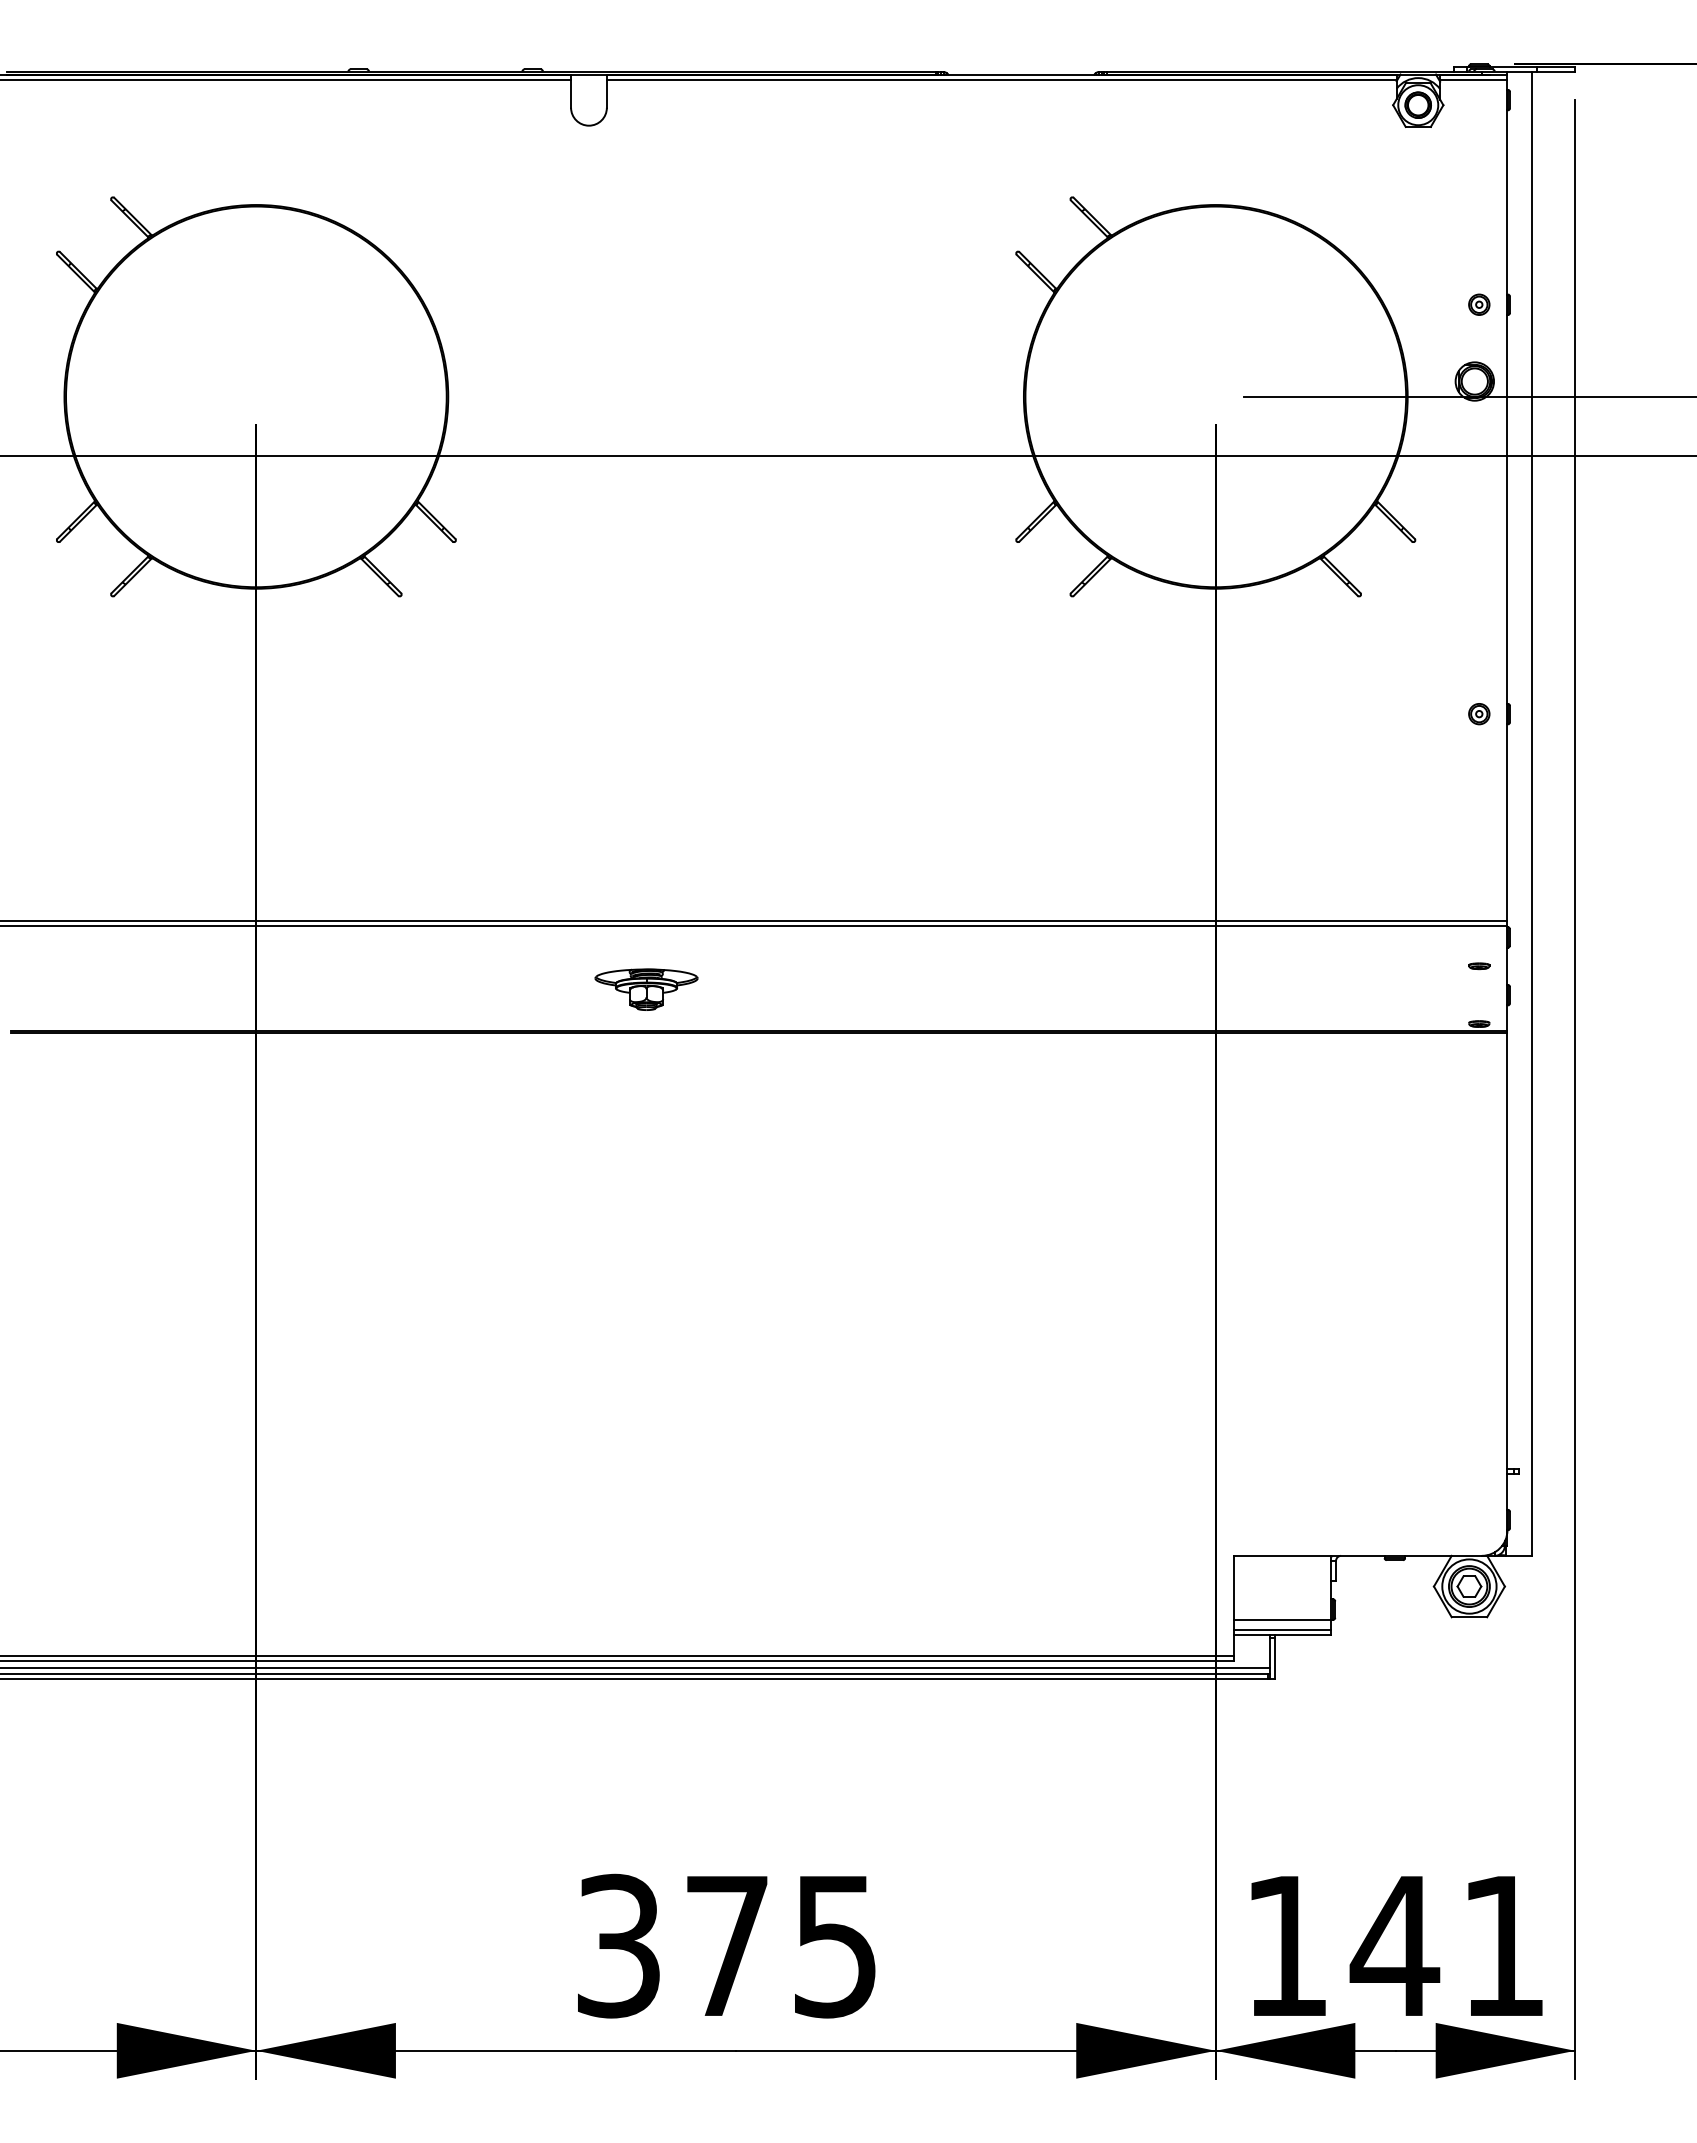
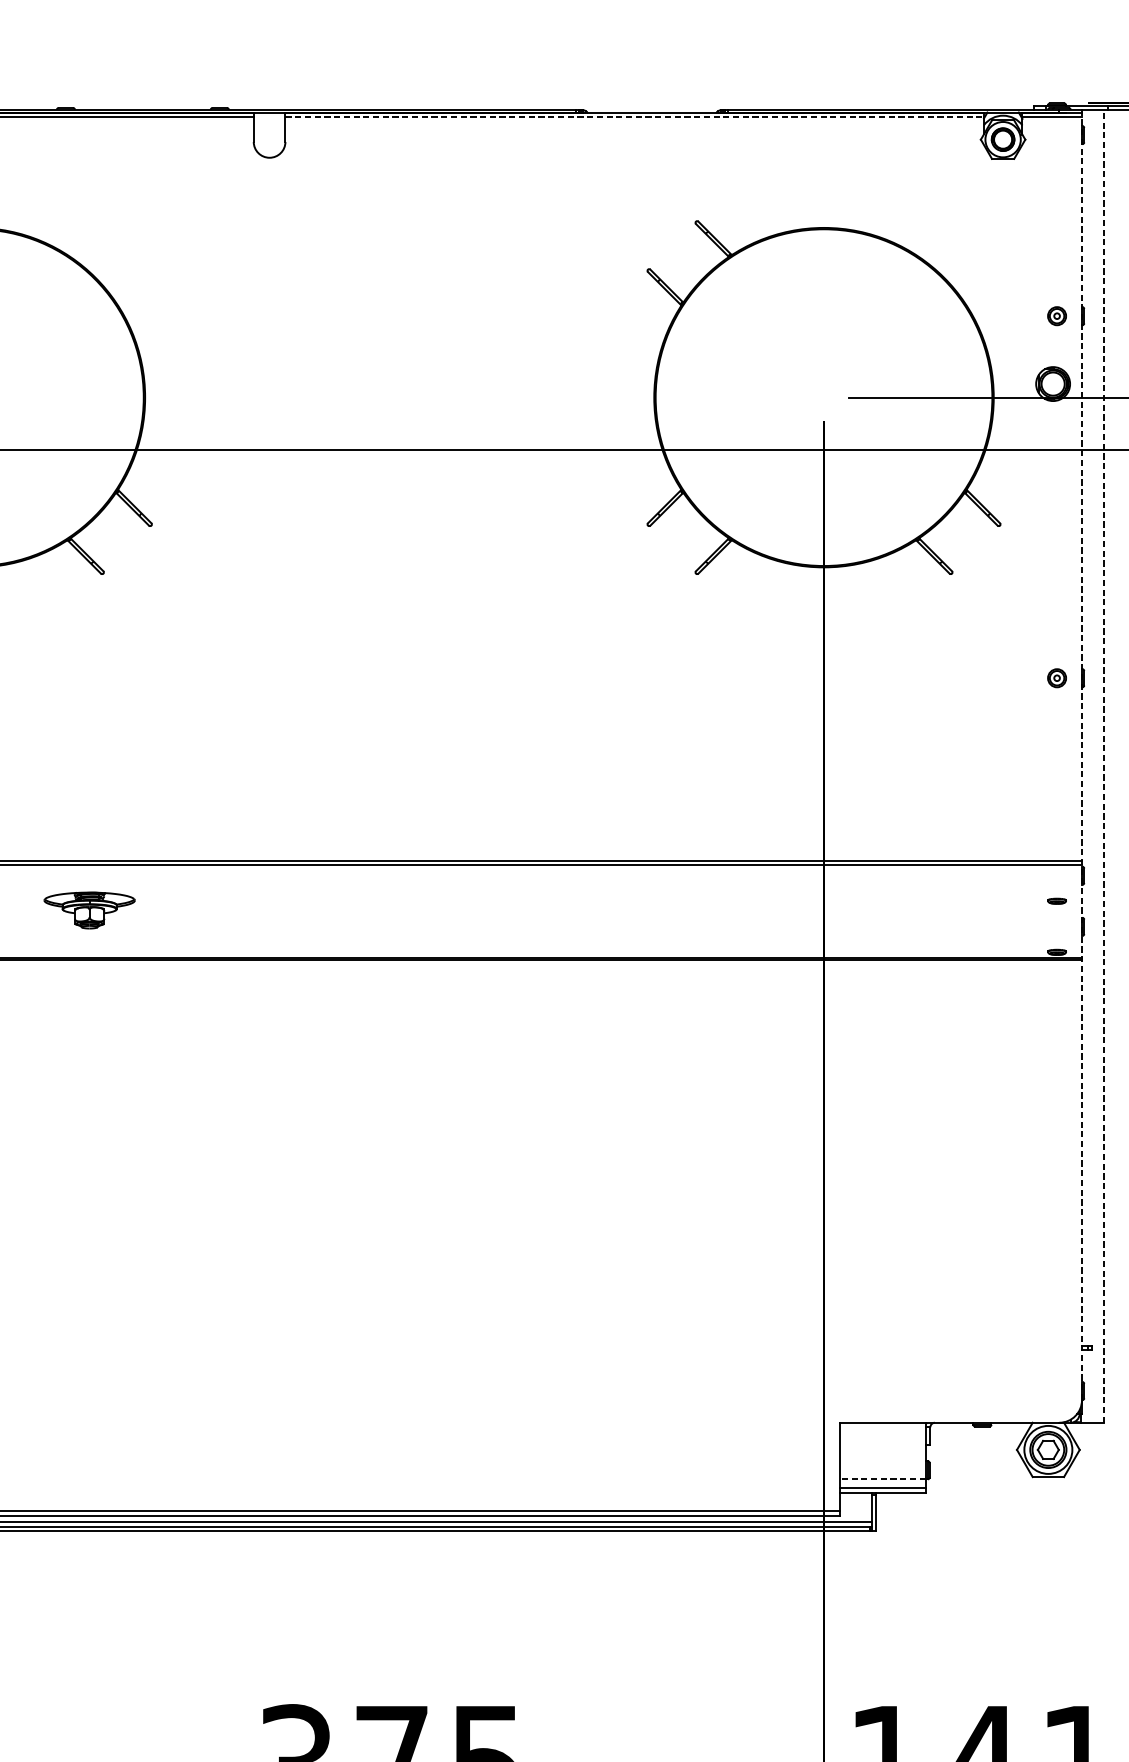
line: (1001, 79) -> (634, 116), solid -> dashed
line: (1507, 802) -> (1082, 756), solid -> dashed
line: (1531, 813) -> (1103, 766), solid -> dashed
part: (646, 989) -> (89, 910), moved
line: (1282, 1619) -> (883, 1479), solid -> dashed

